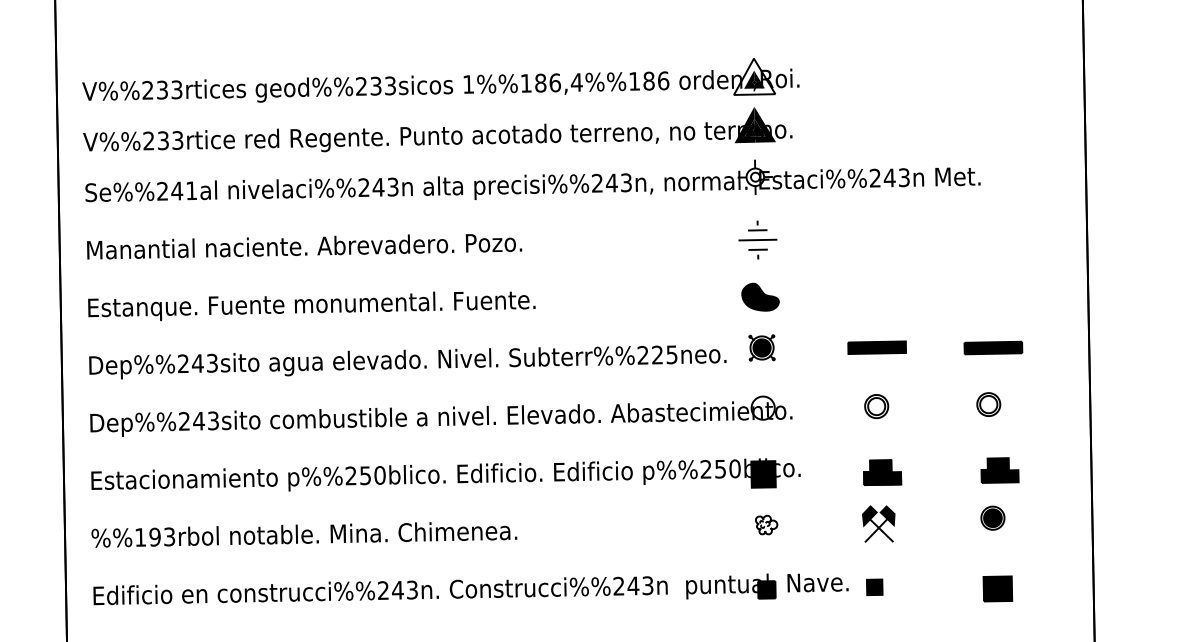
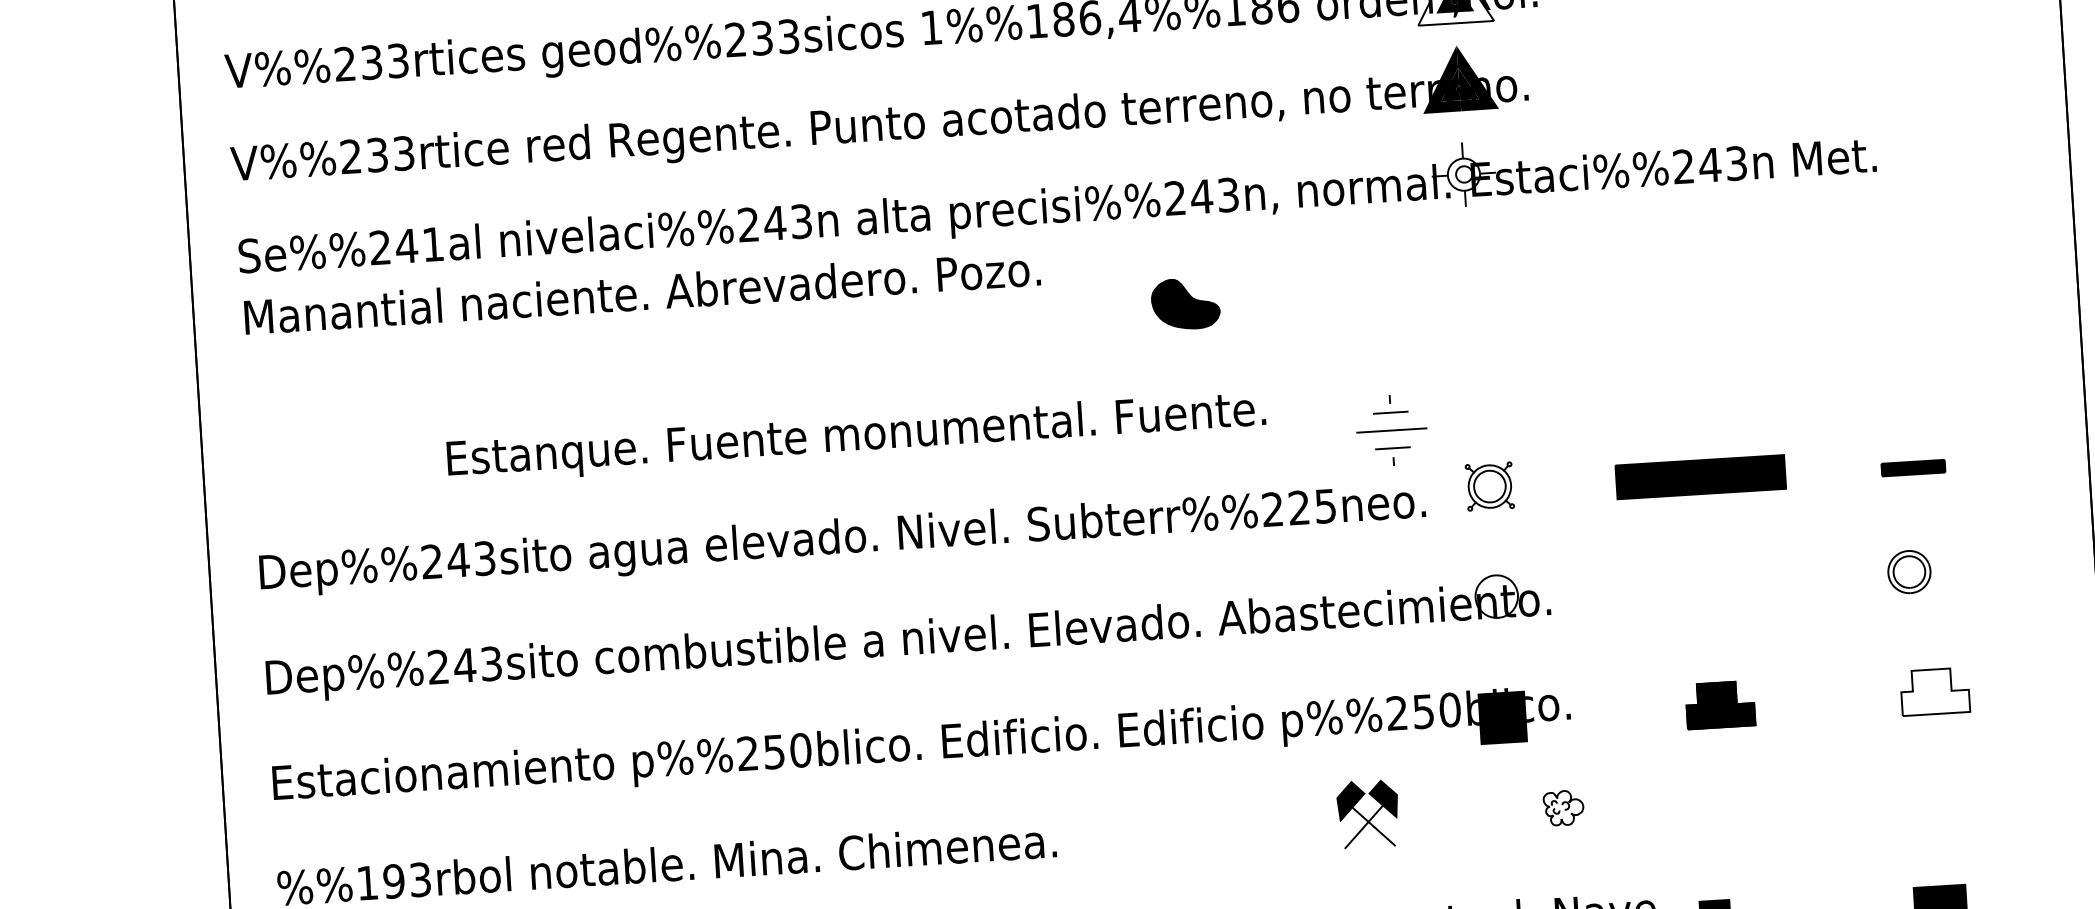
part: (757, 239) -> (1391, 429), moved
text: (304, 246) -> (642, 293), moved
part: (760, 296) -> (1185, 302), moved
text: (311, 306) -> (855, 438), moved
fill: (761, 347) -> (1488, 485), removed
part: (876, 347) -> (1699, 476), size x1.6
part: (993, 347) -> (1913, 467), size x0.6
part: (876, 406) -> (1704, 584), removed
fill: (999, 470) -> (1934, 691), removed
part: (992, 517) -> (1925, 778), removed
part: (878, 523) -> (1367, 813), moved
part: (766, 524) -> (1563, 807), moved

